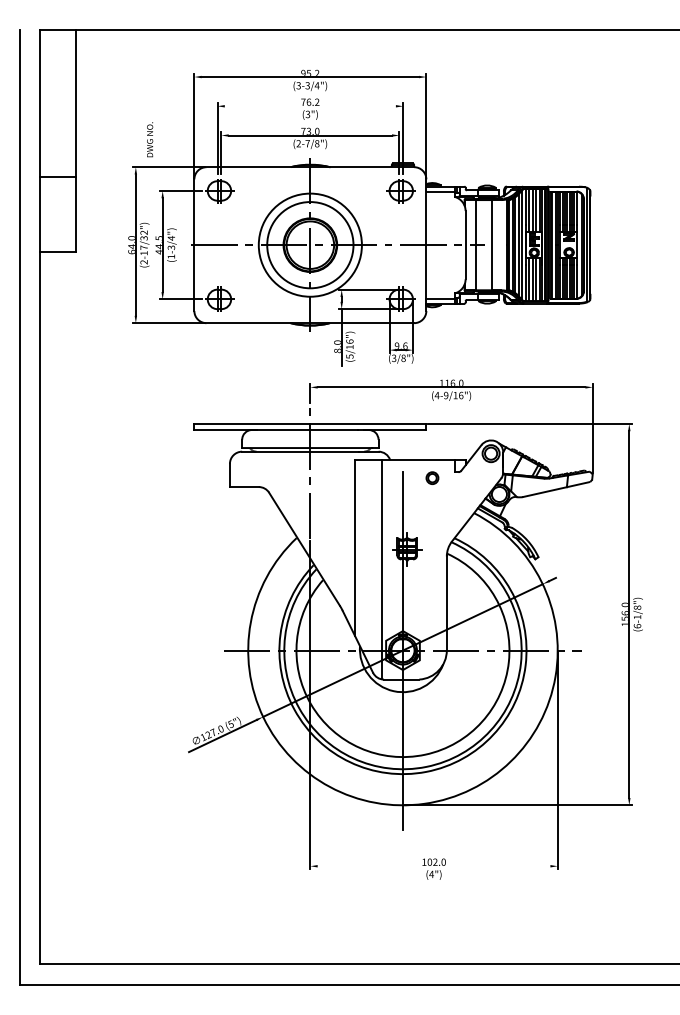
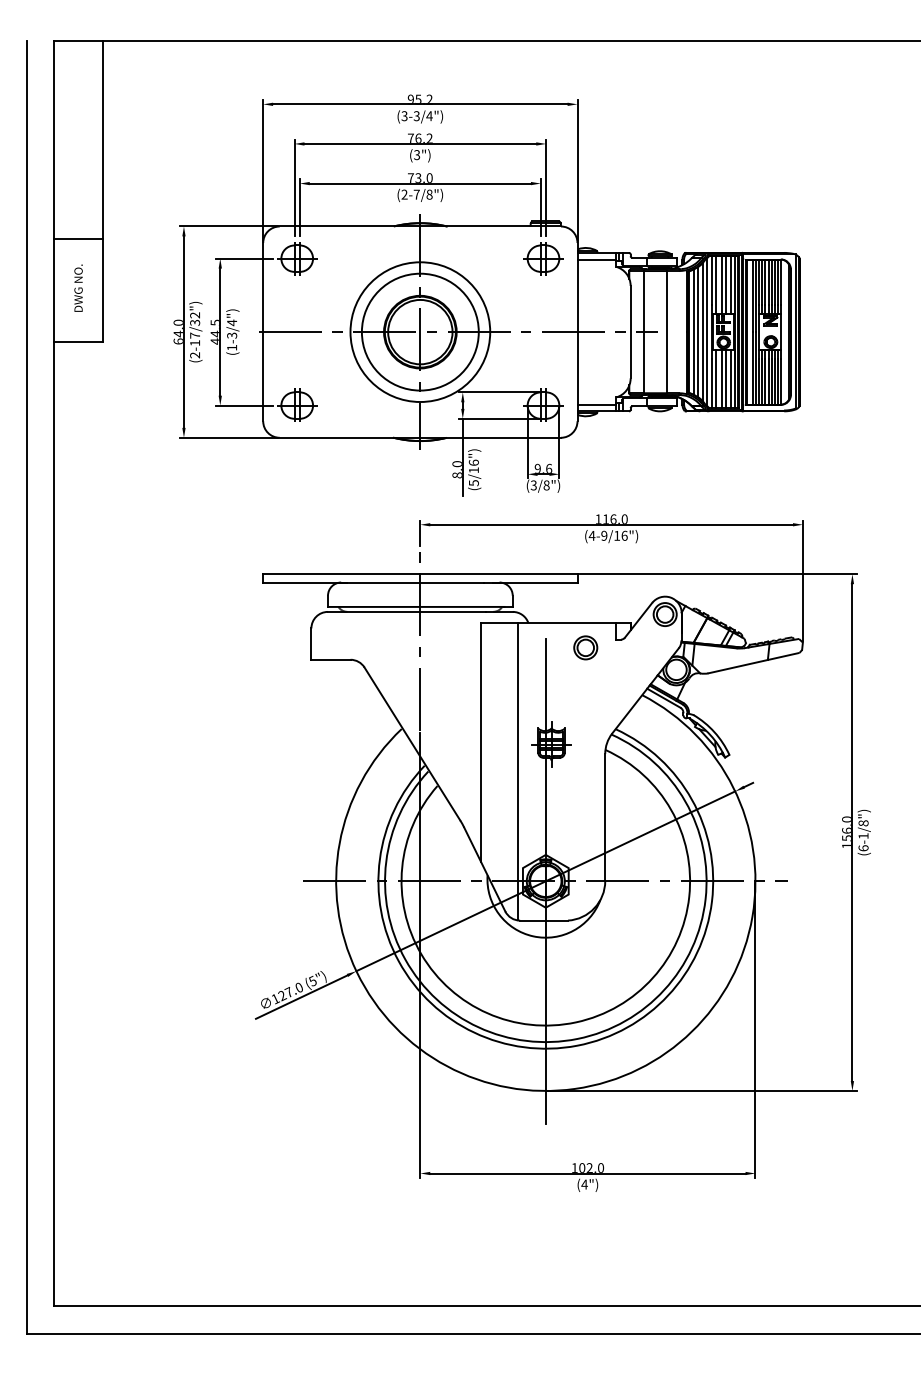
line: (309, 106) -> (419, 144), added
text: (150, 139) -> (79, 287), moved
part: (432, 477) -> (585, 646), size x1.43
line: (433, 866) -> (587, 1173), added

